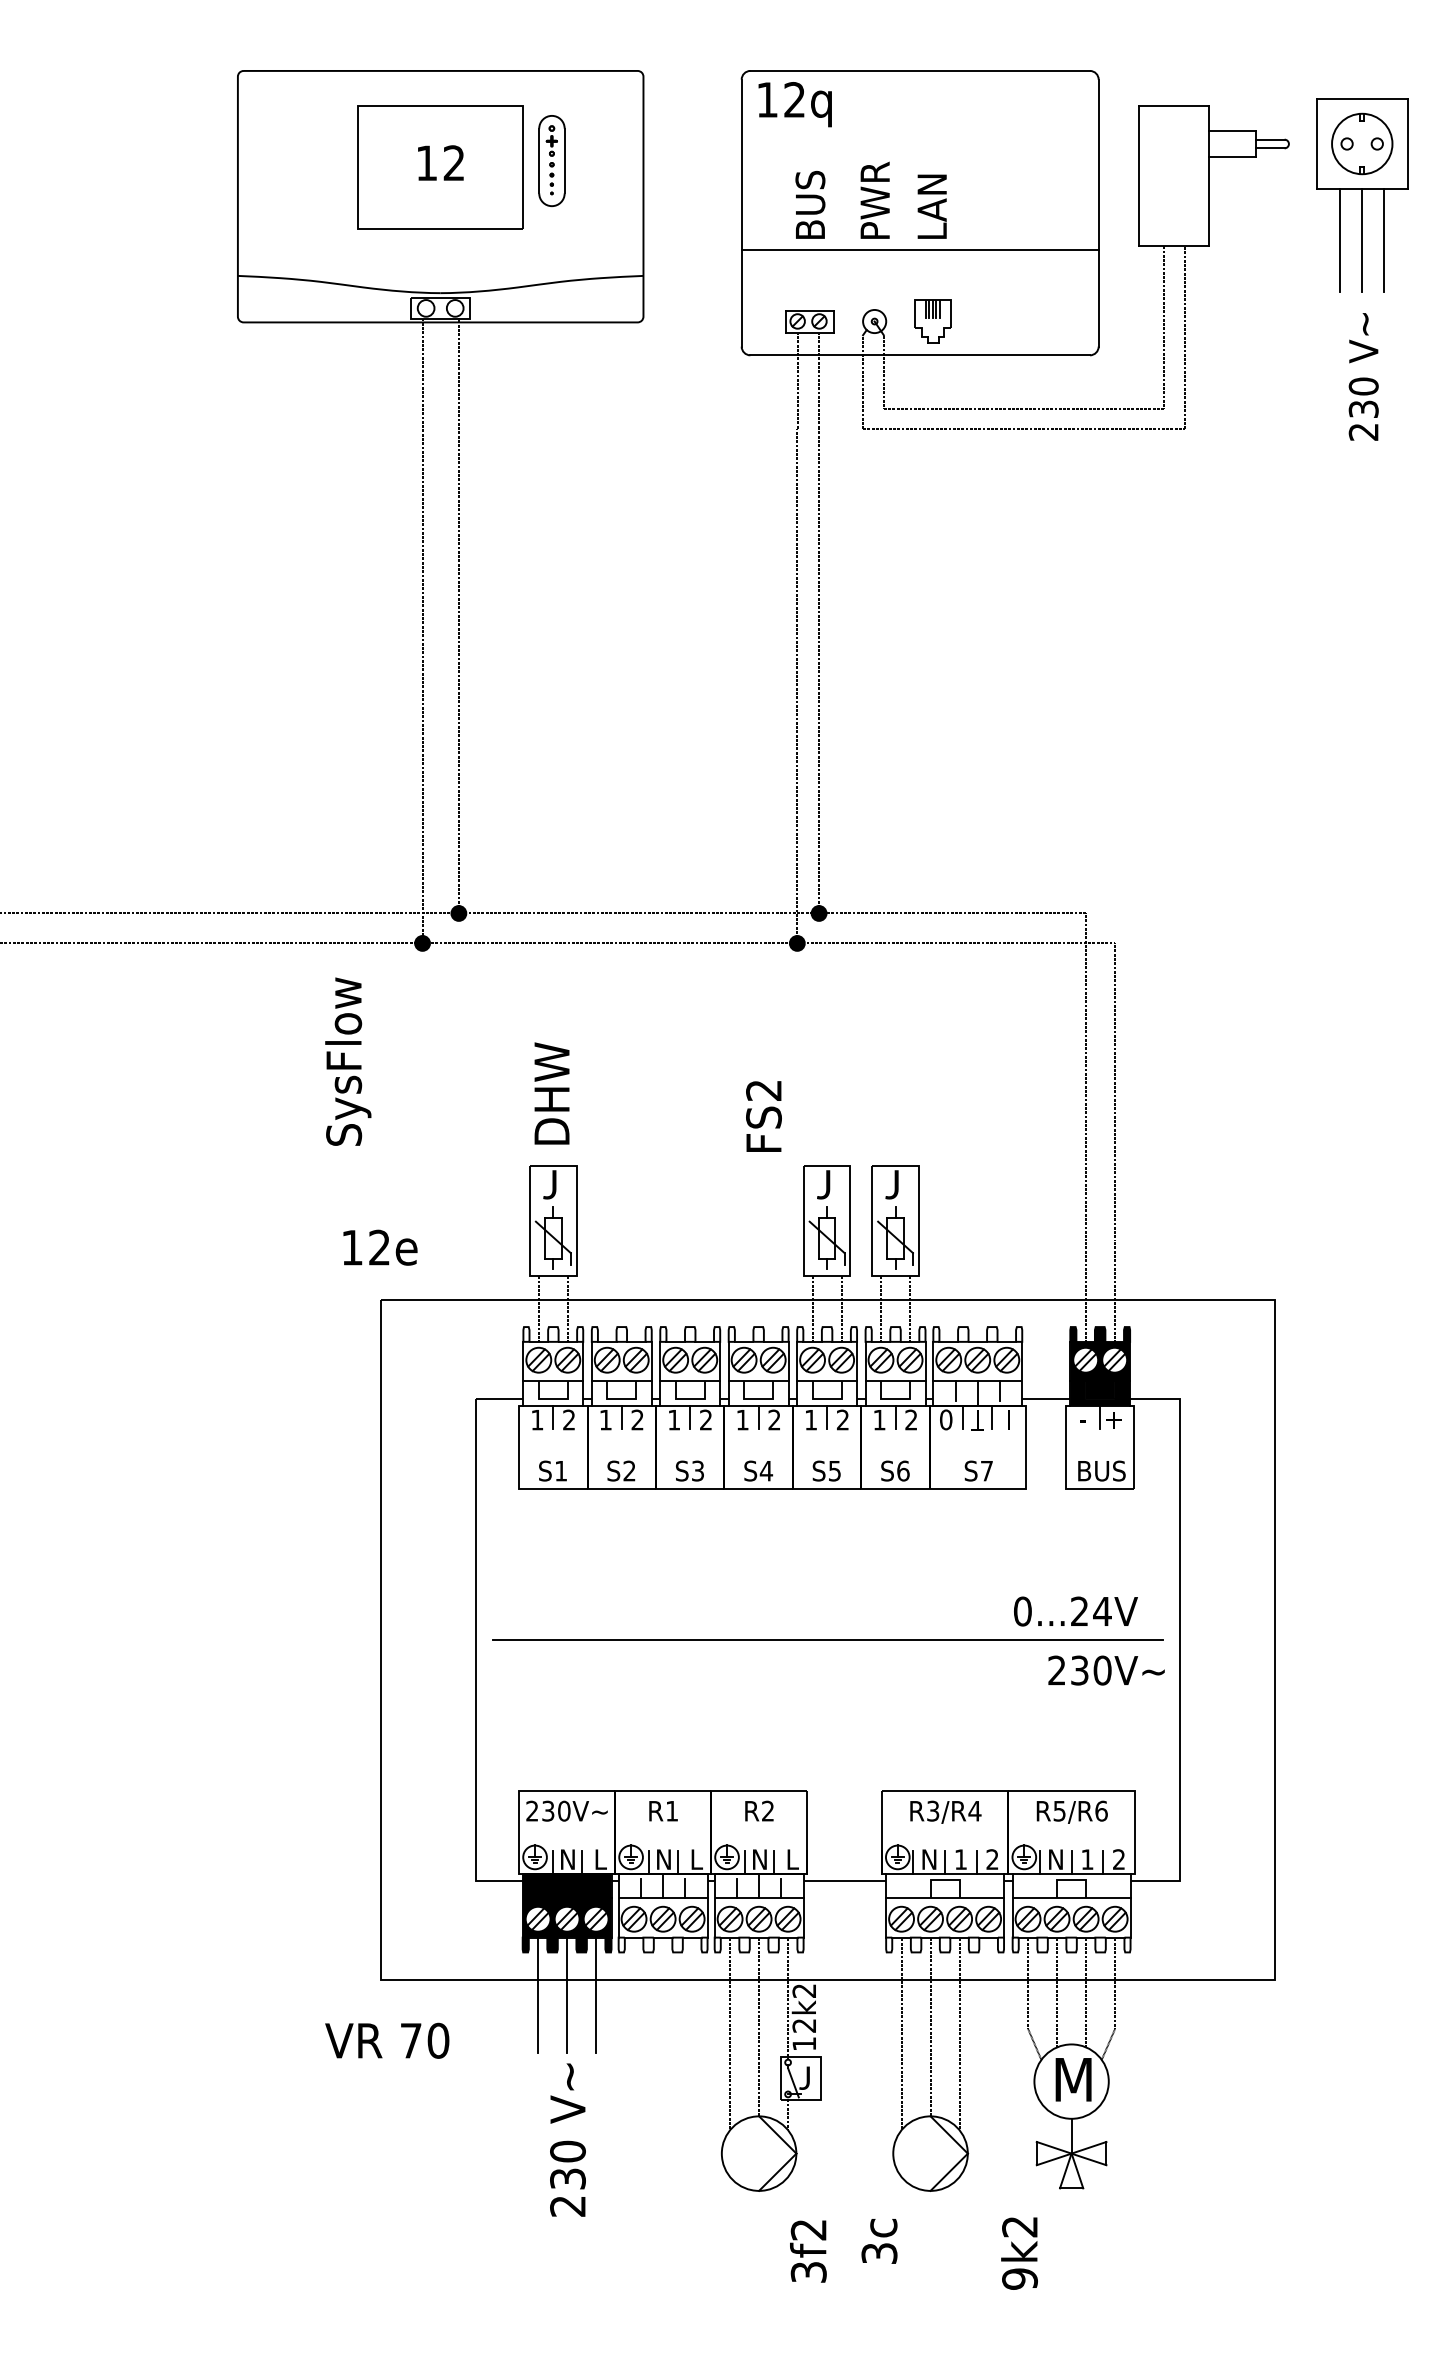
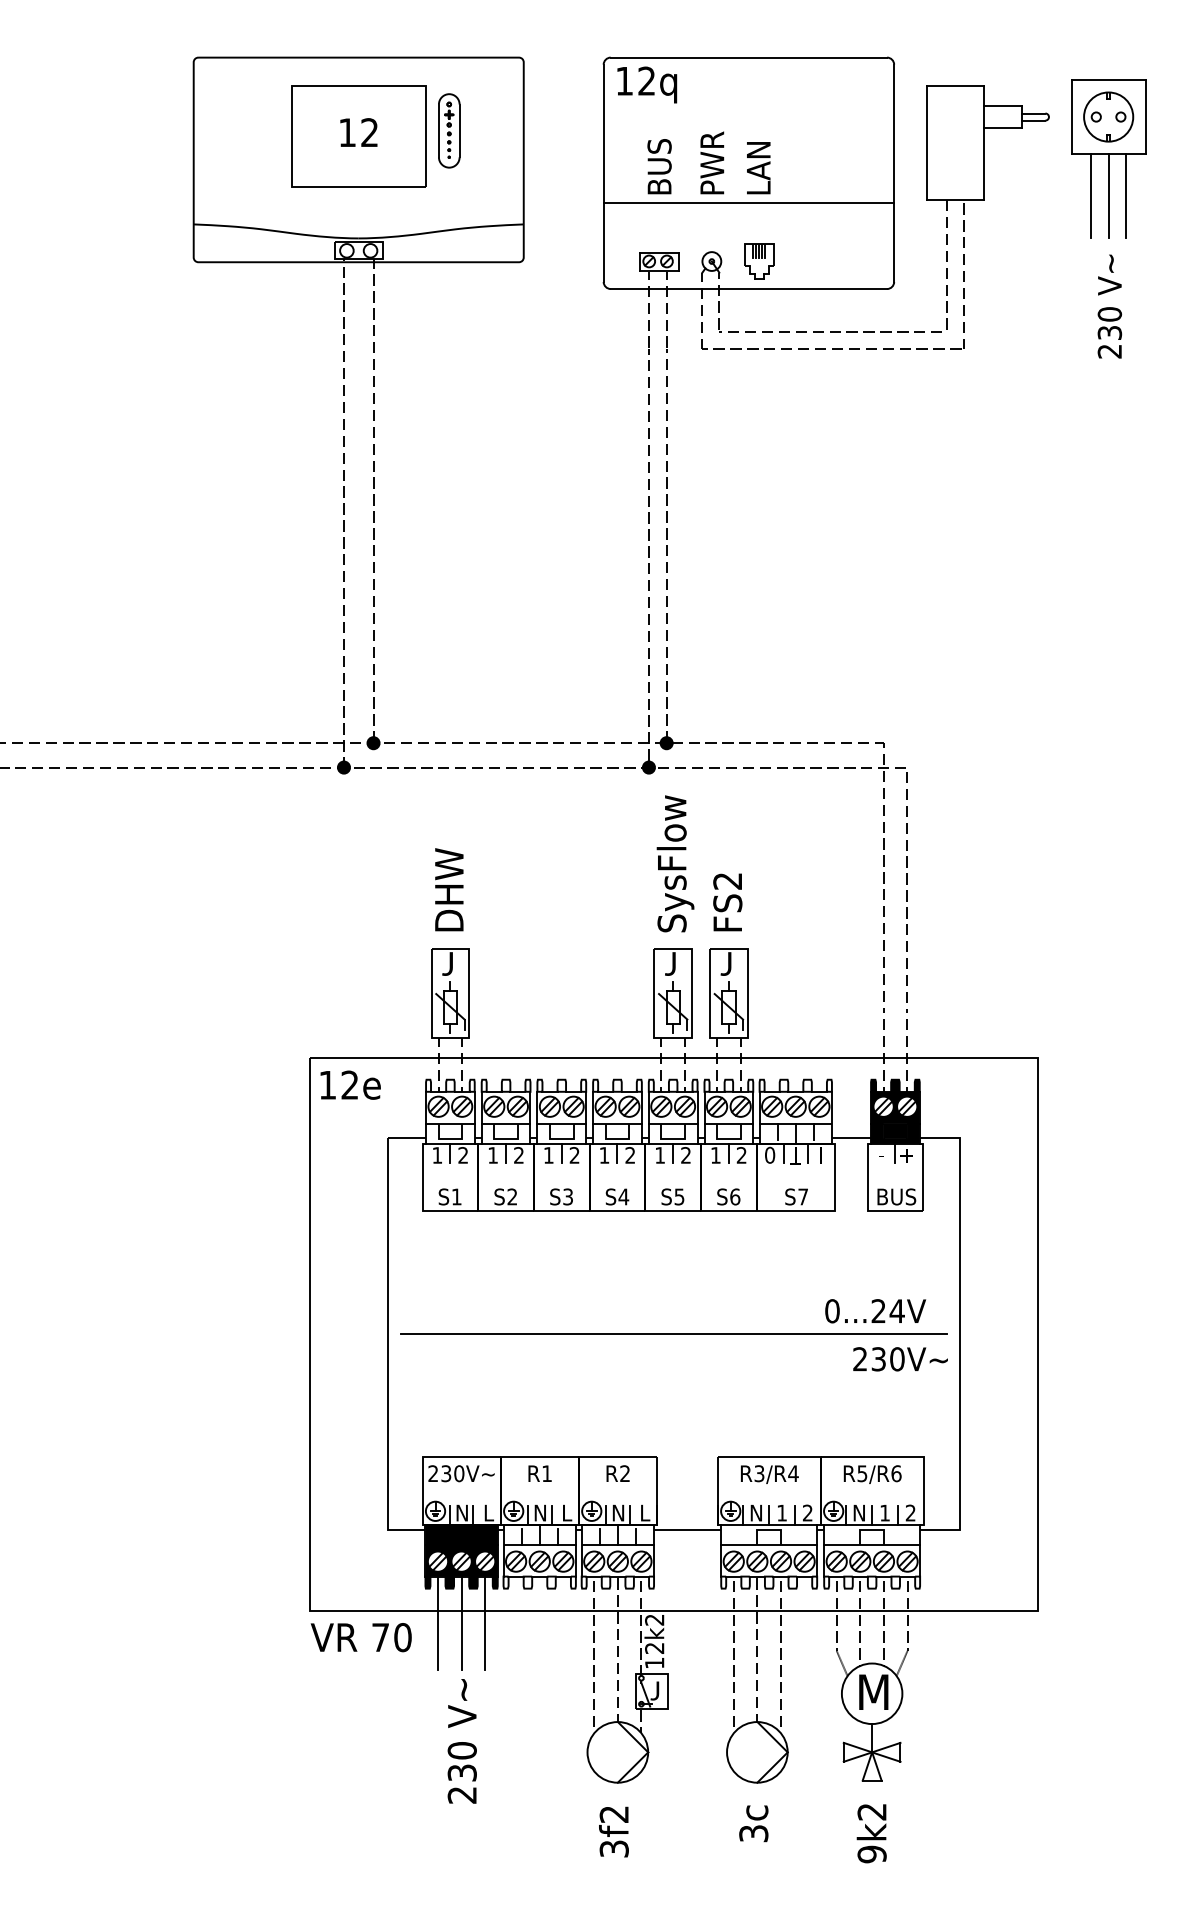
text: (348, 1061) -> (675, 863), moved
text: (763, 1116) -> (727, 902), moved
text: (380, 1246) -> (350, 1084), moved
text: (386, 2040) -> (360, 1637), moved
text: (879, 2241) -> (753, 1823), moved
text: (807, 2250) -> (613, 1831), moved
text: (1019, 2253) -> (871, 1833), moved

